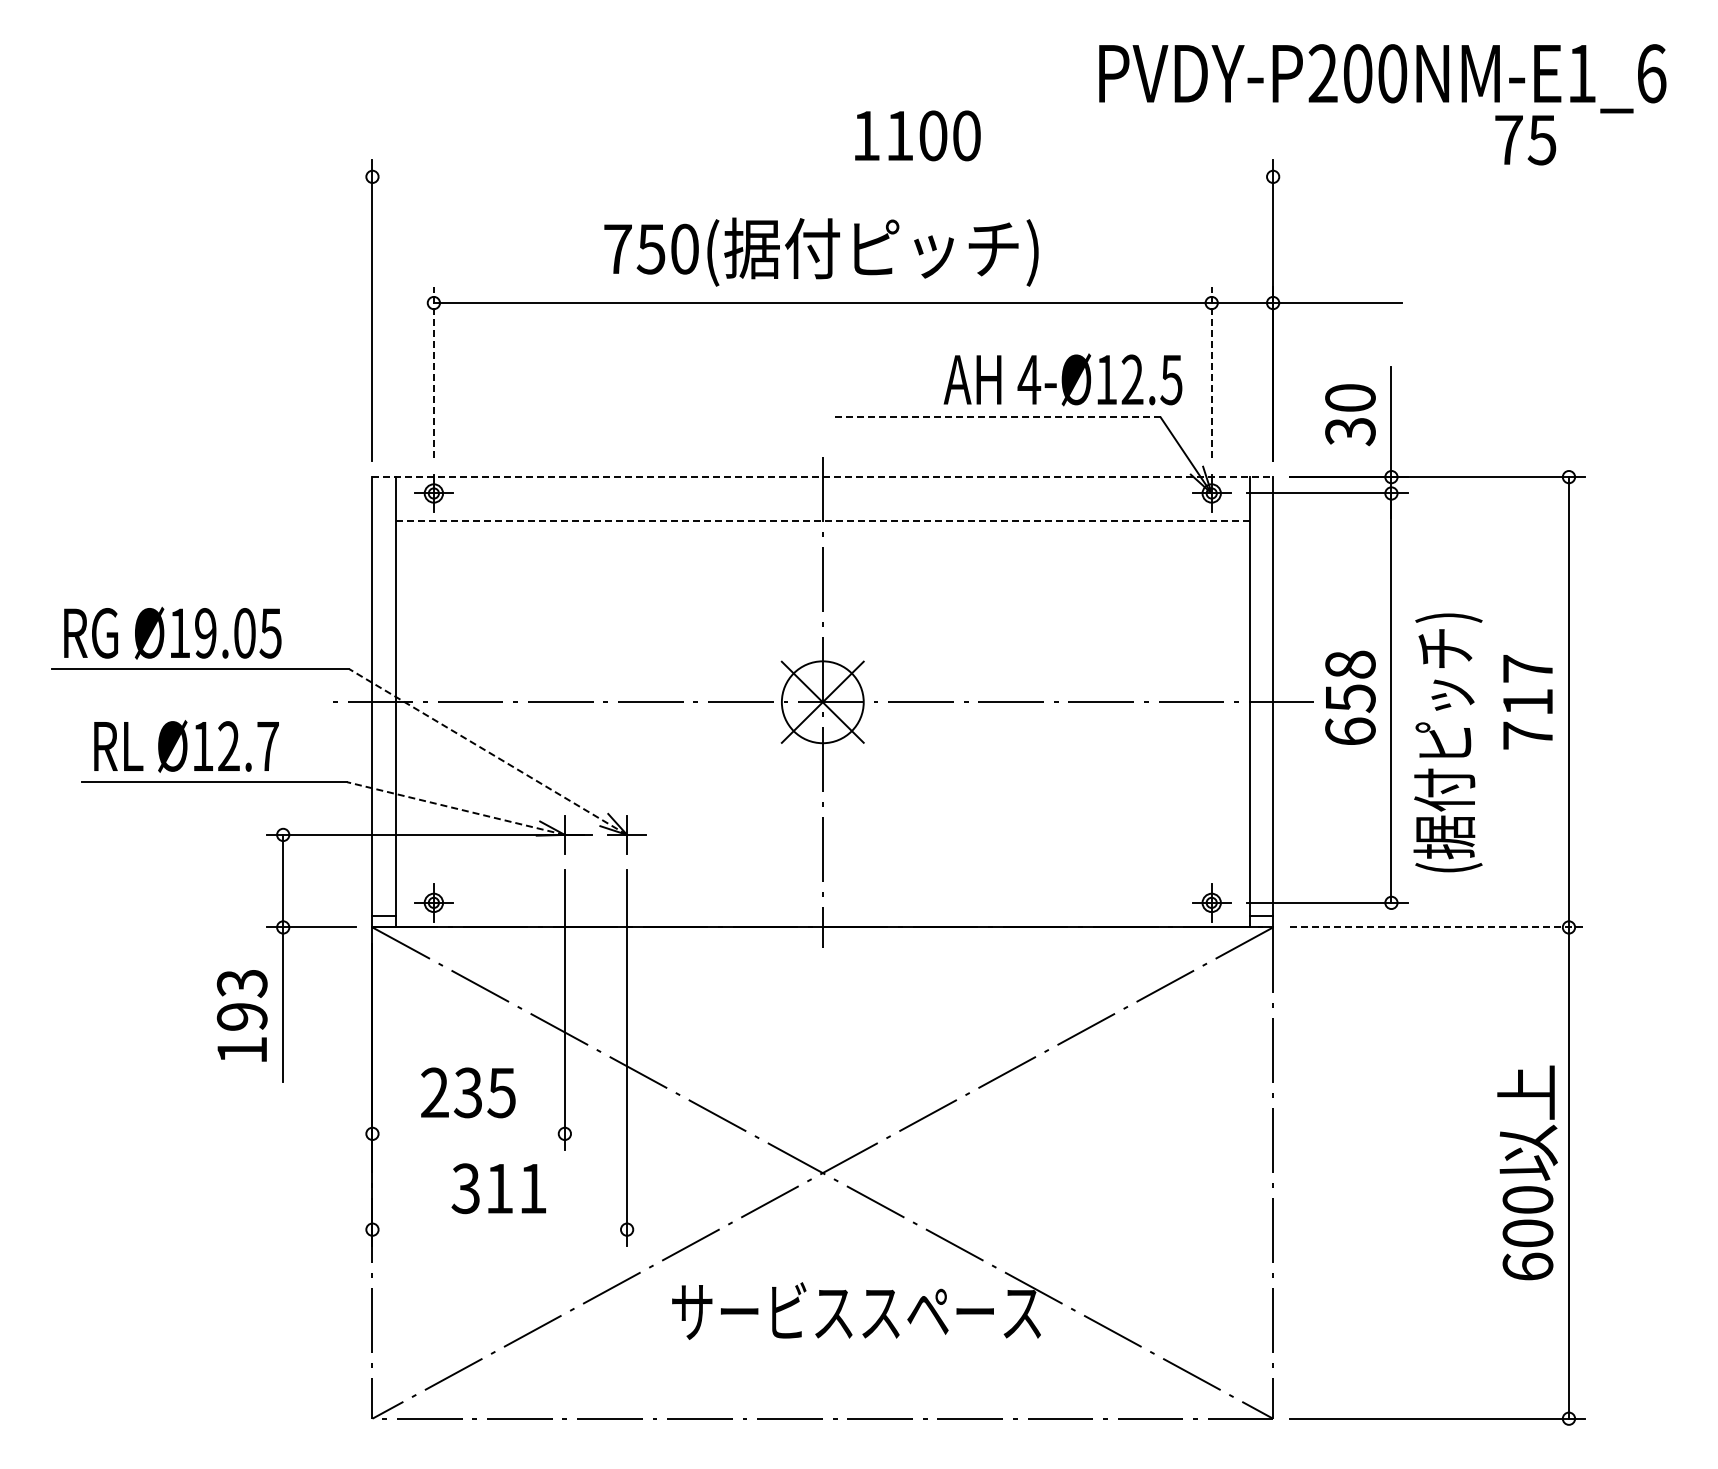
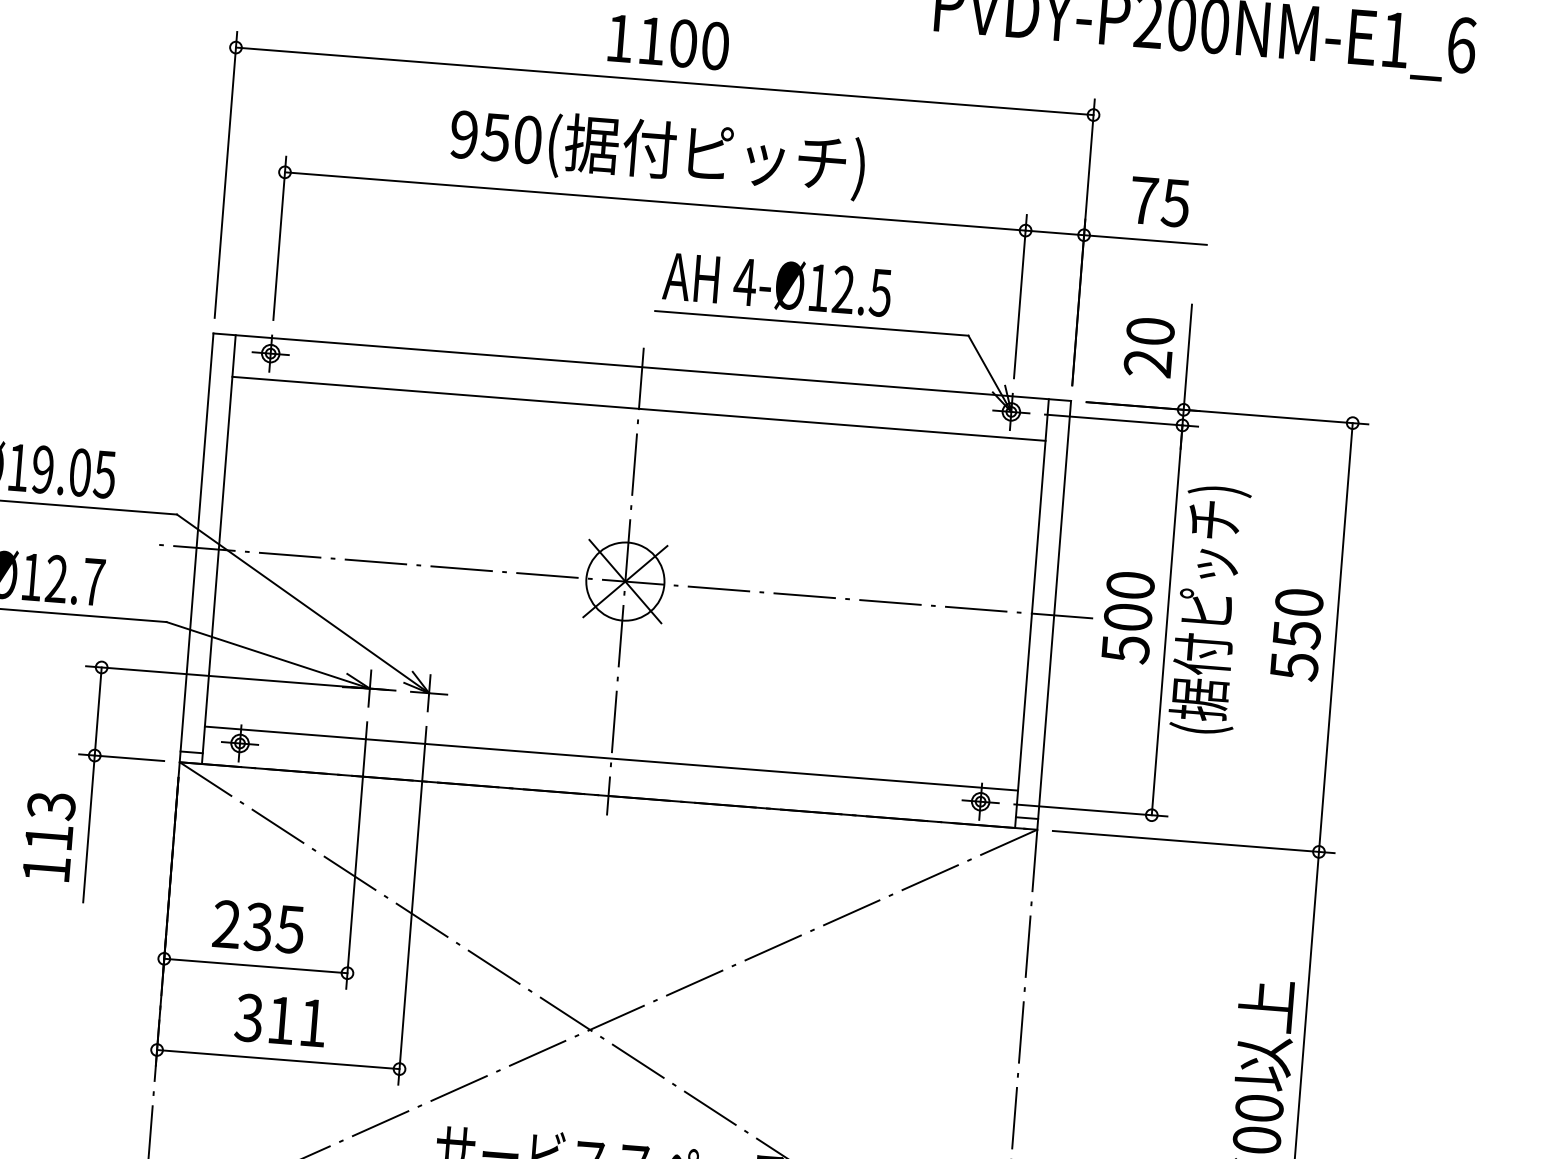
text: (917, 135) -> (668, 41), moved
text: (1525, 140) -> (1159, 202), moved
line: (822, 176) -> (664, 80), added
text: (617, 248) -> (463, 134), 750( -> 950(
line: (433, 372) -> (279, 238), dashed -> solid
line: (1211, 372) -> (1020, 296), dashed -> solid
text: (1062, 379) -> (776, 284), moved
line: (996, 417) -> (812, 323), dashed -> solid
text: (1350, 431) -> (1148, 363), 30 -> 20
line: (823, 477) -> (642, 367), dashed -> solid
line: (822, 520) -> (638, 408), dashed -> solid
text: (1350, 698) -> (1128, 617), 658 -> 500
text: (1527, 702) -> (1296, 634), 717 -> 550
text: (1447, 742) -> (1209, 609), moved
line: (488, 752) -> (303, 604), dashed -> solid
line: (455, 808) -> (267, 655), dashed -> solid
line: (822, 888) -> (611, 758), added
line: (1437, 927) -> (1193, 842), dashed -> solid
text: (241, 1016) -> (48, 837), 193 -> 113
line: (468, 1133) -> (255, 965), added
line: (499, 1229) -> (278, 1059), added

